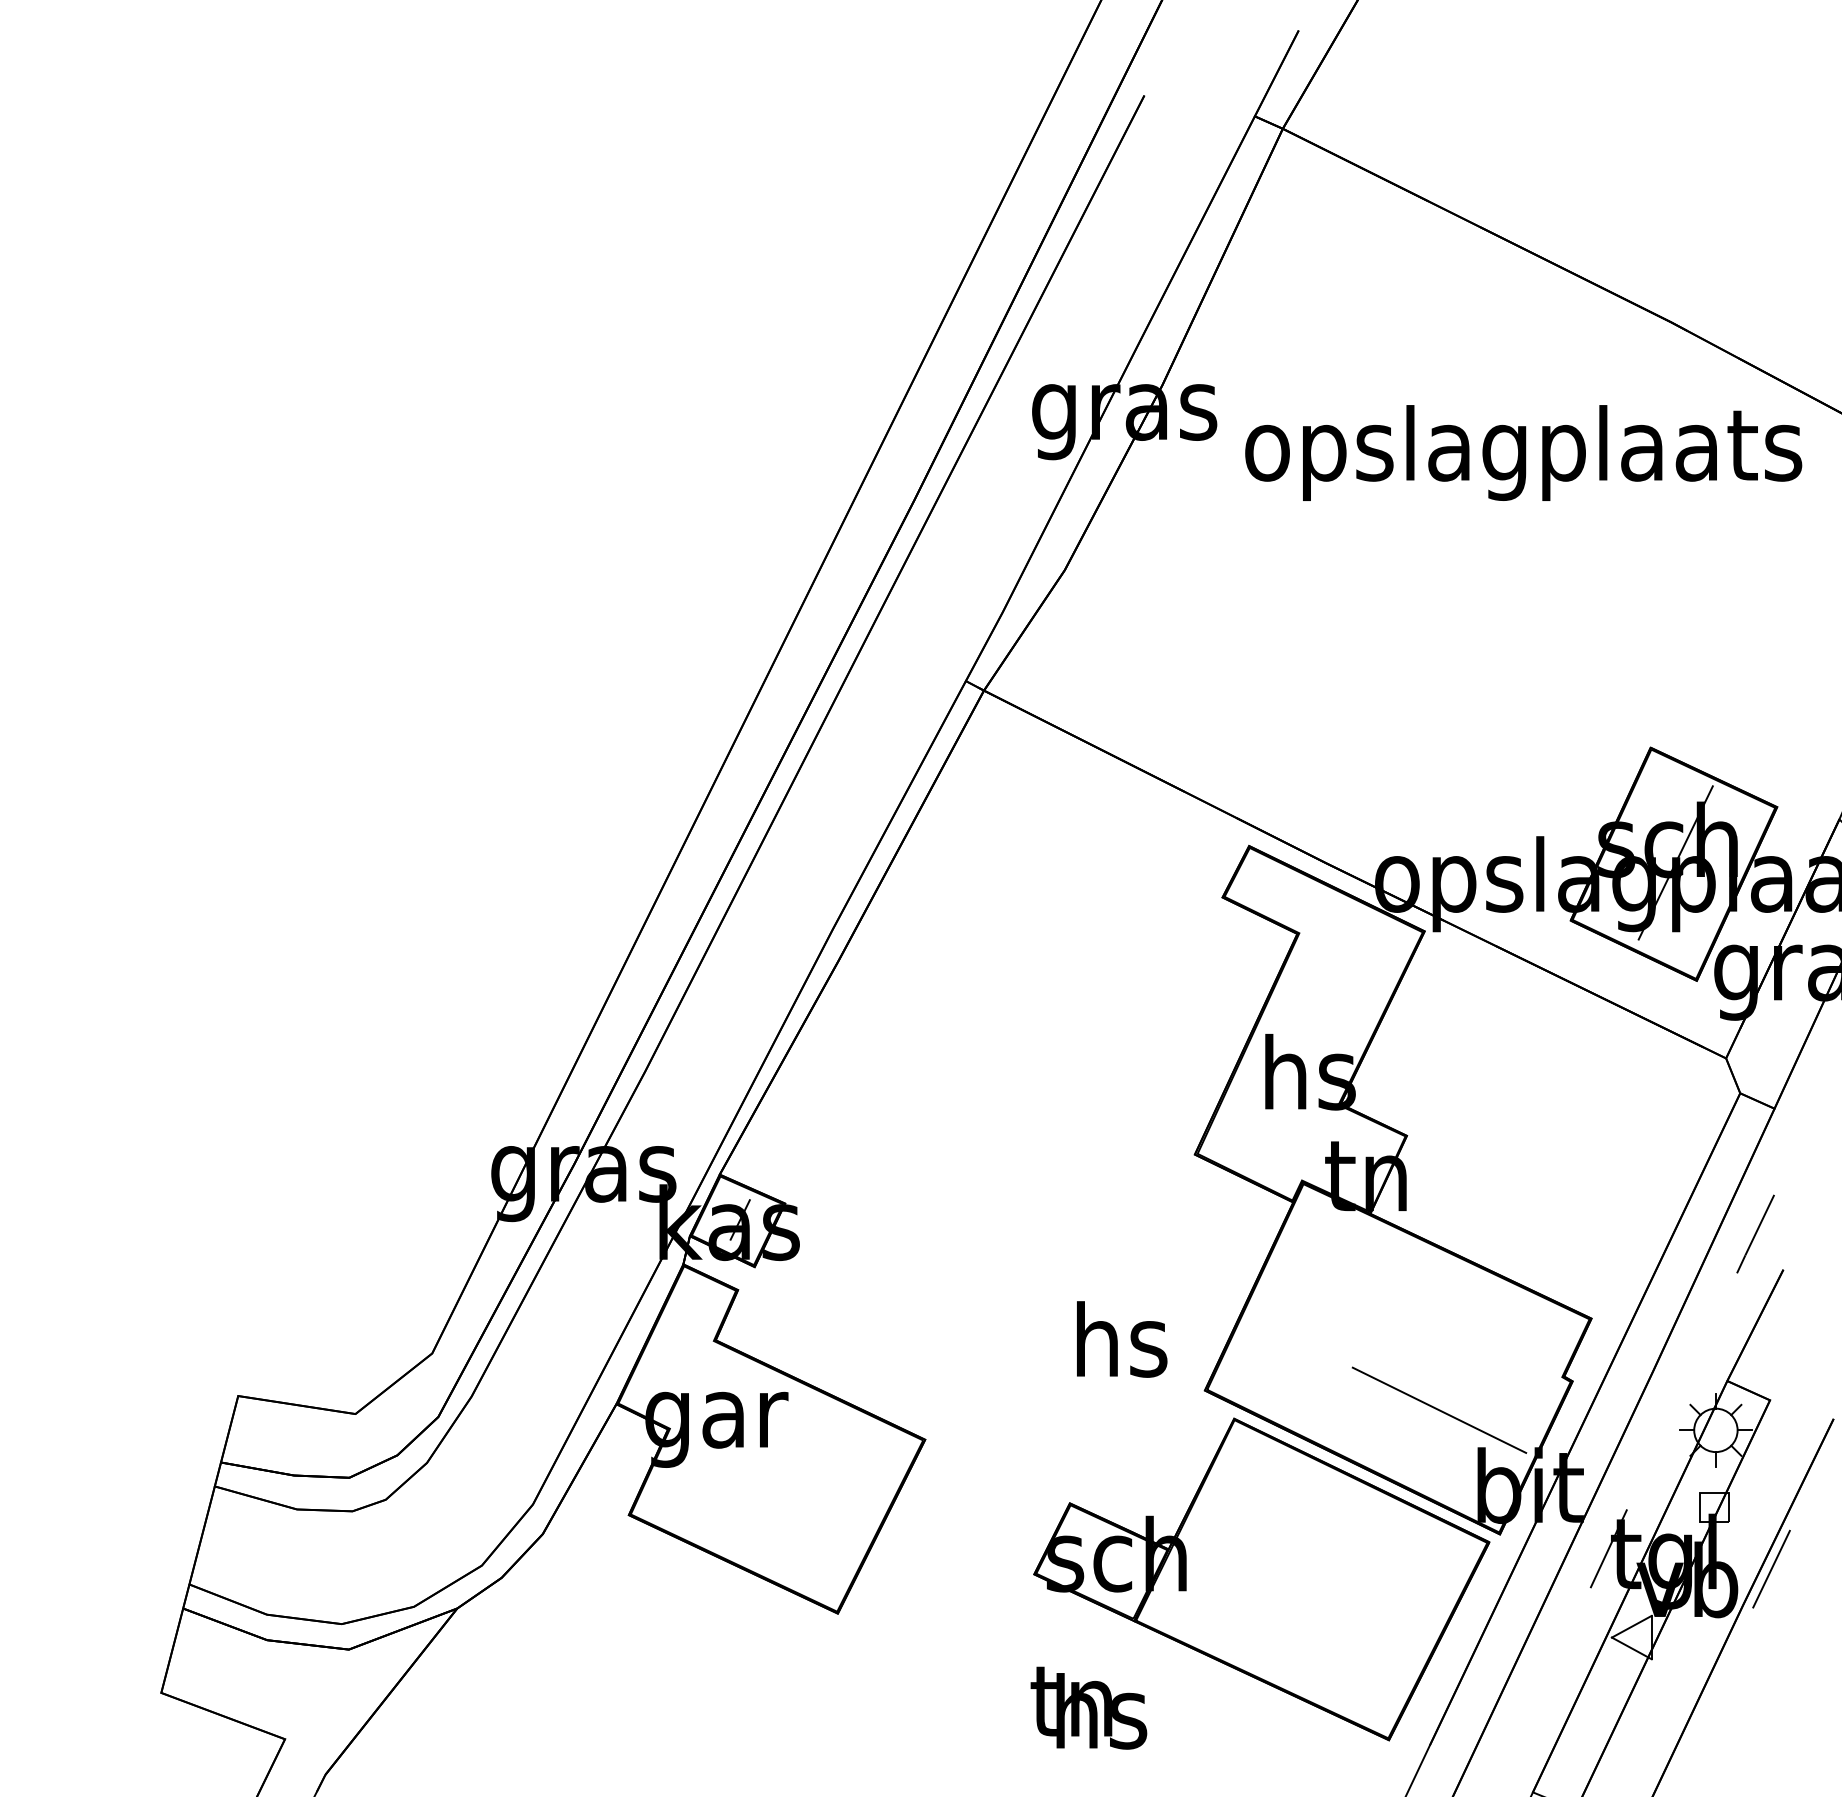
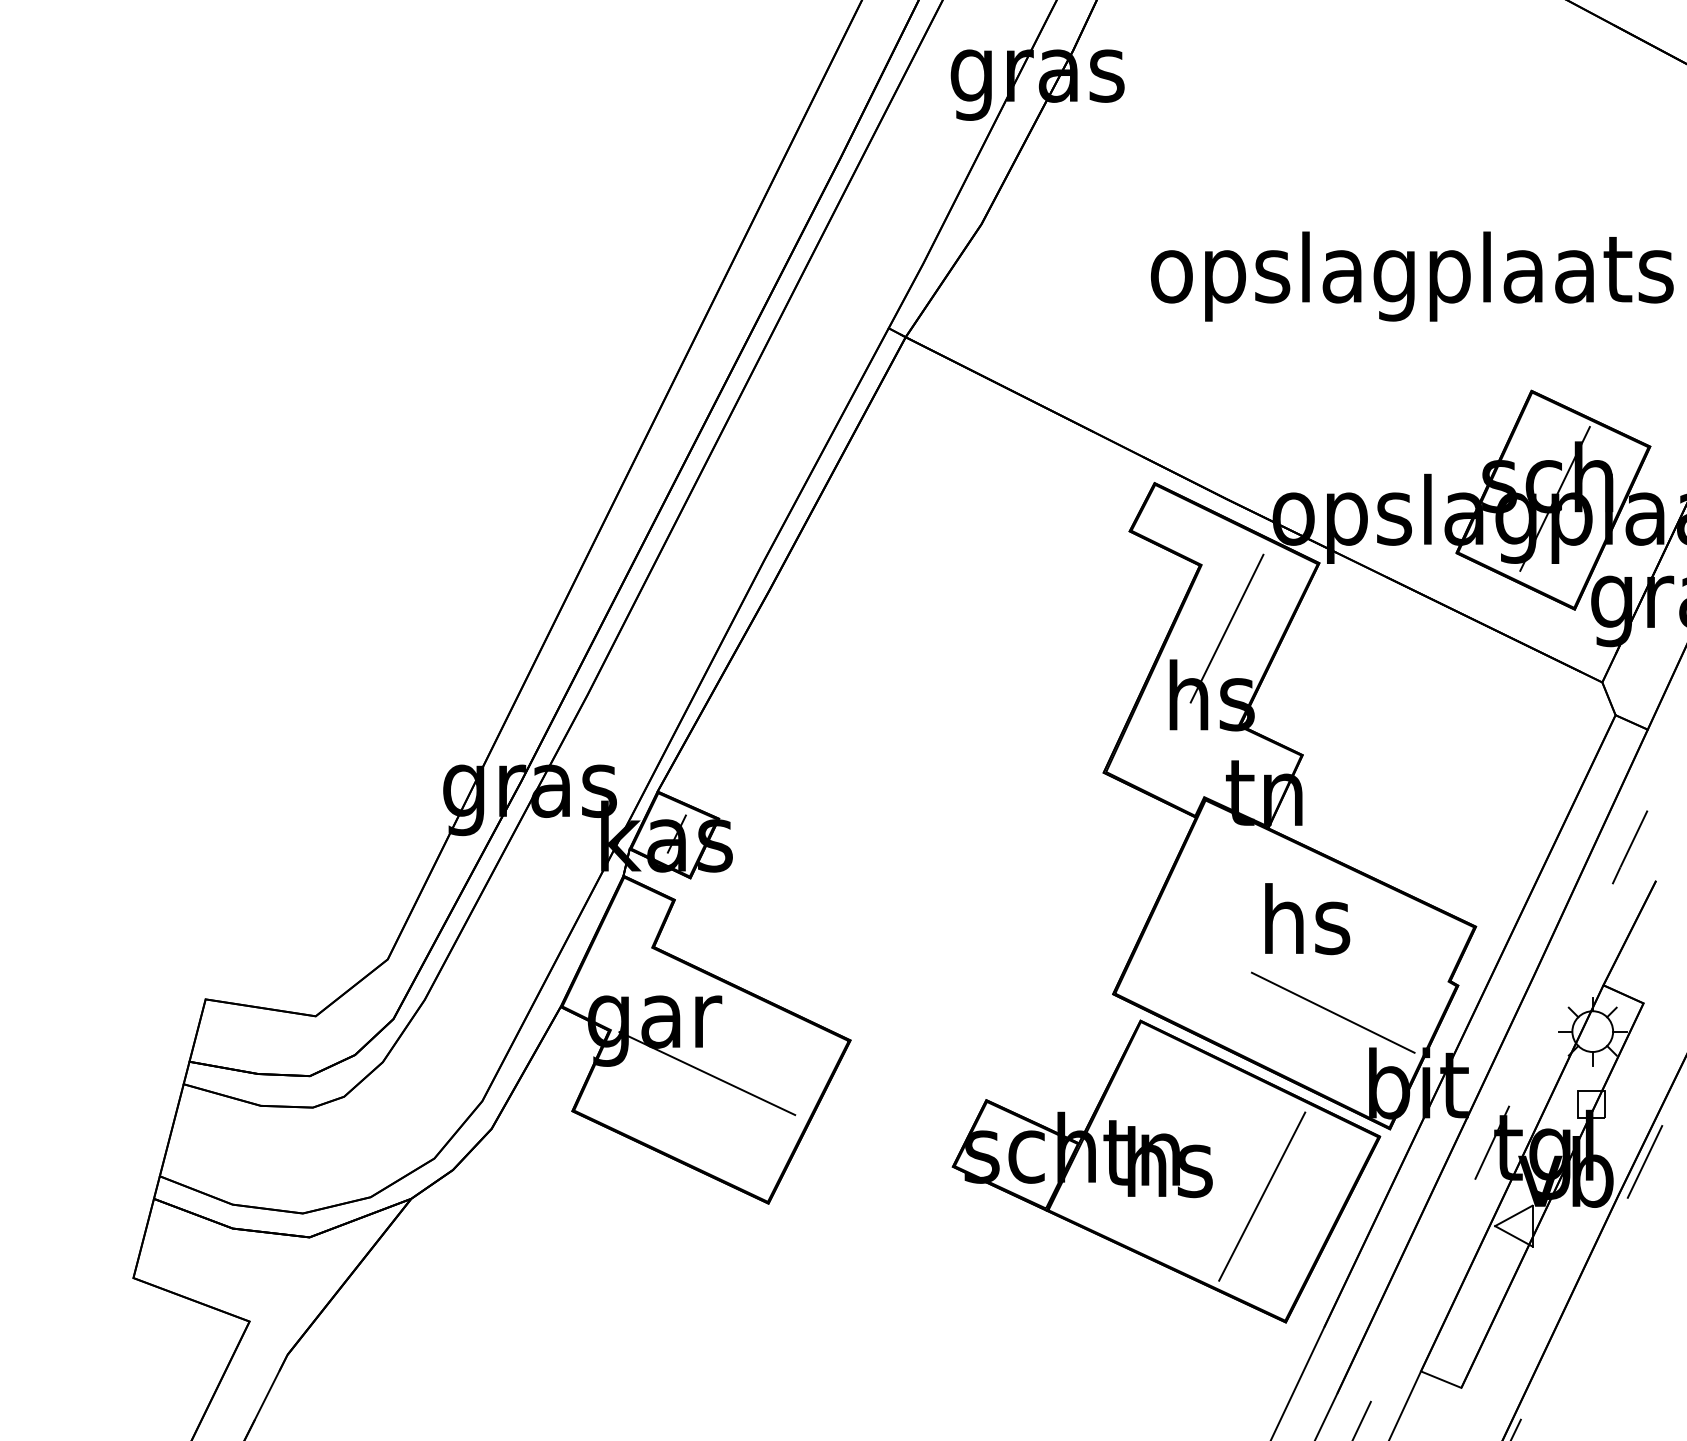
text: (1523, 452) -> (1412, 276), moved
line: (1326, 1000) -> (1227, 628), added
text: (1122, 1339) -> (1307, 919), moved
line: (772, 1474) -> (707, 1073), added
line: (1363, 1605) -> (1261, 1196), added
text: (1088, 1707) -> (1157, 1158), moved

